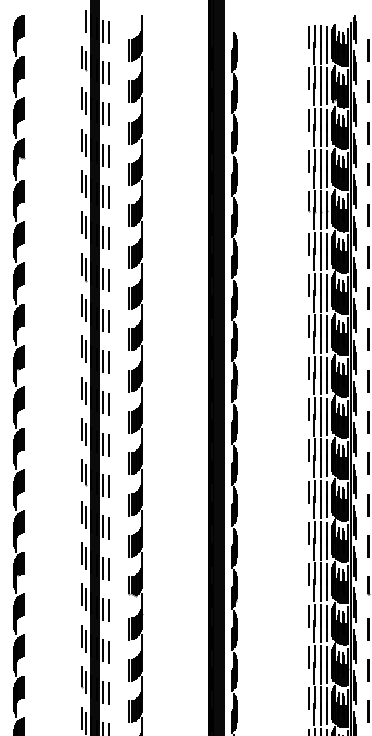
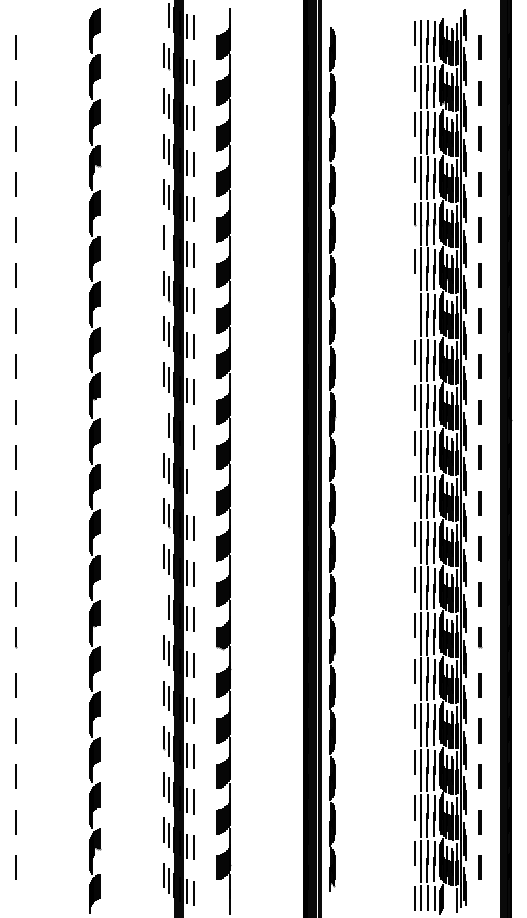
line: (85, 227) -> (168, 242), removed
line: (308, 285) -> (414, 306), removed
line: (82, 387) -> (164, 419), removed
line: (103, 402) -> (187, 435), removed
line: (109, 444) -> (194, 482), removed
line: (82, 552) -> (164, 601), removed

